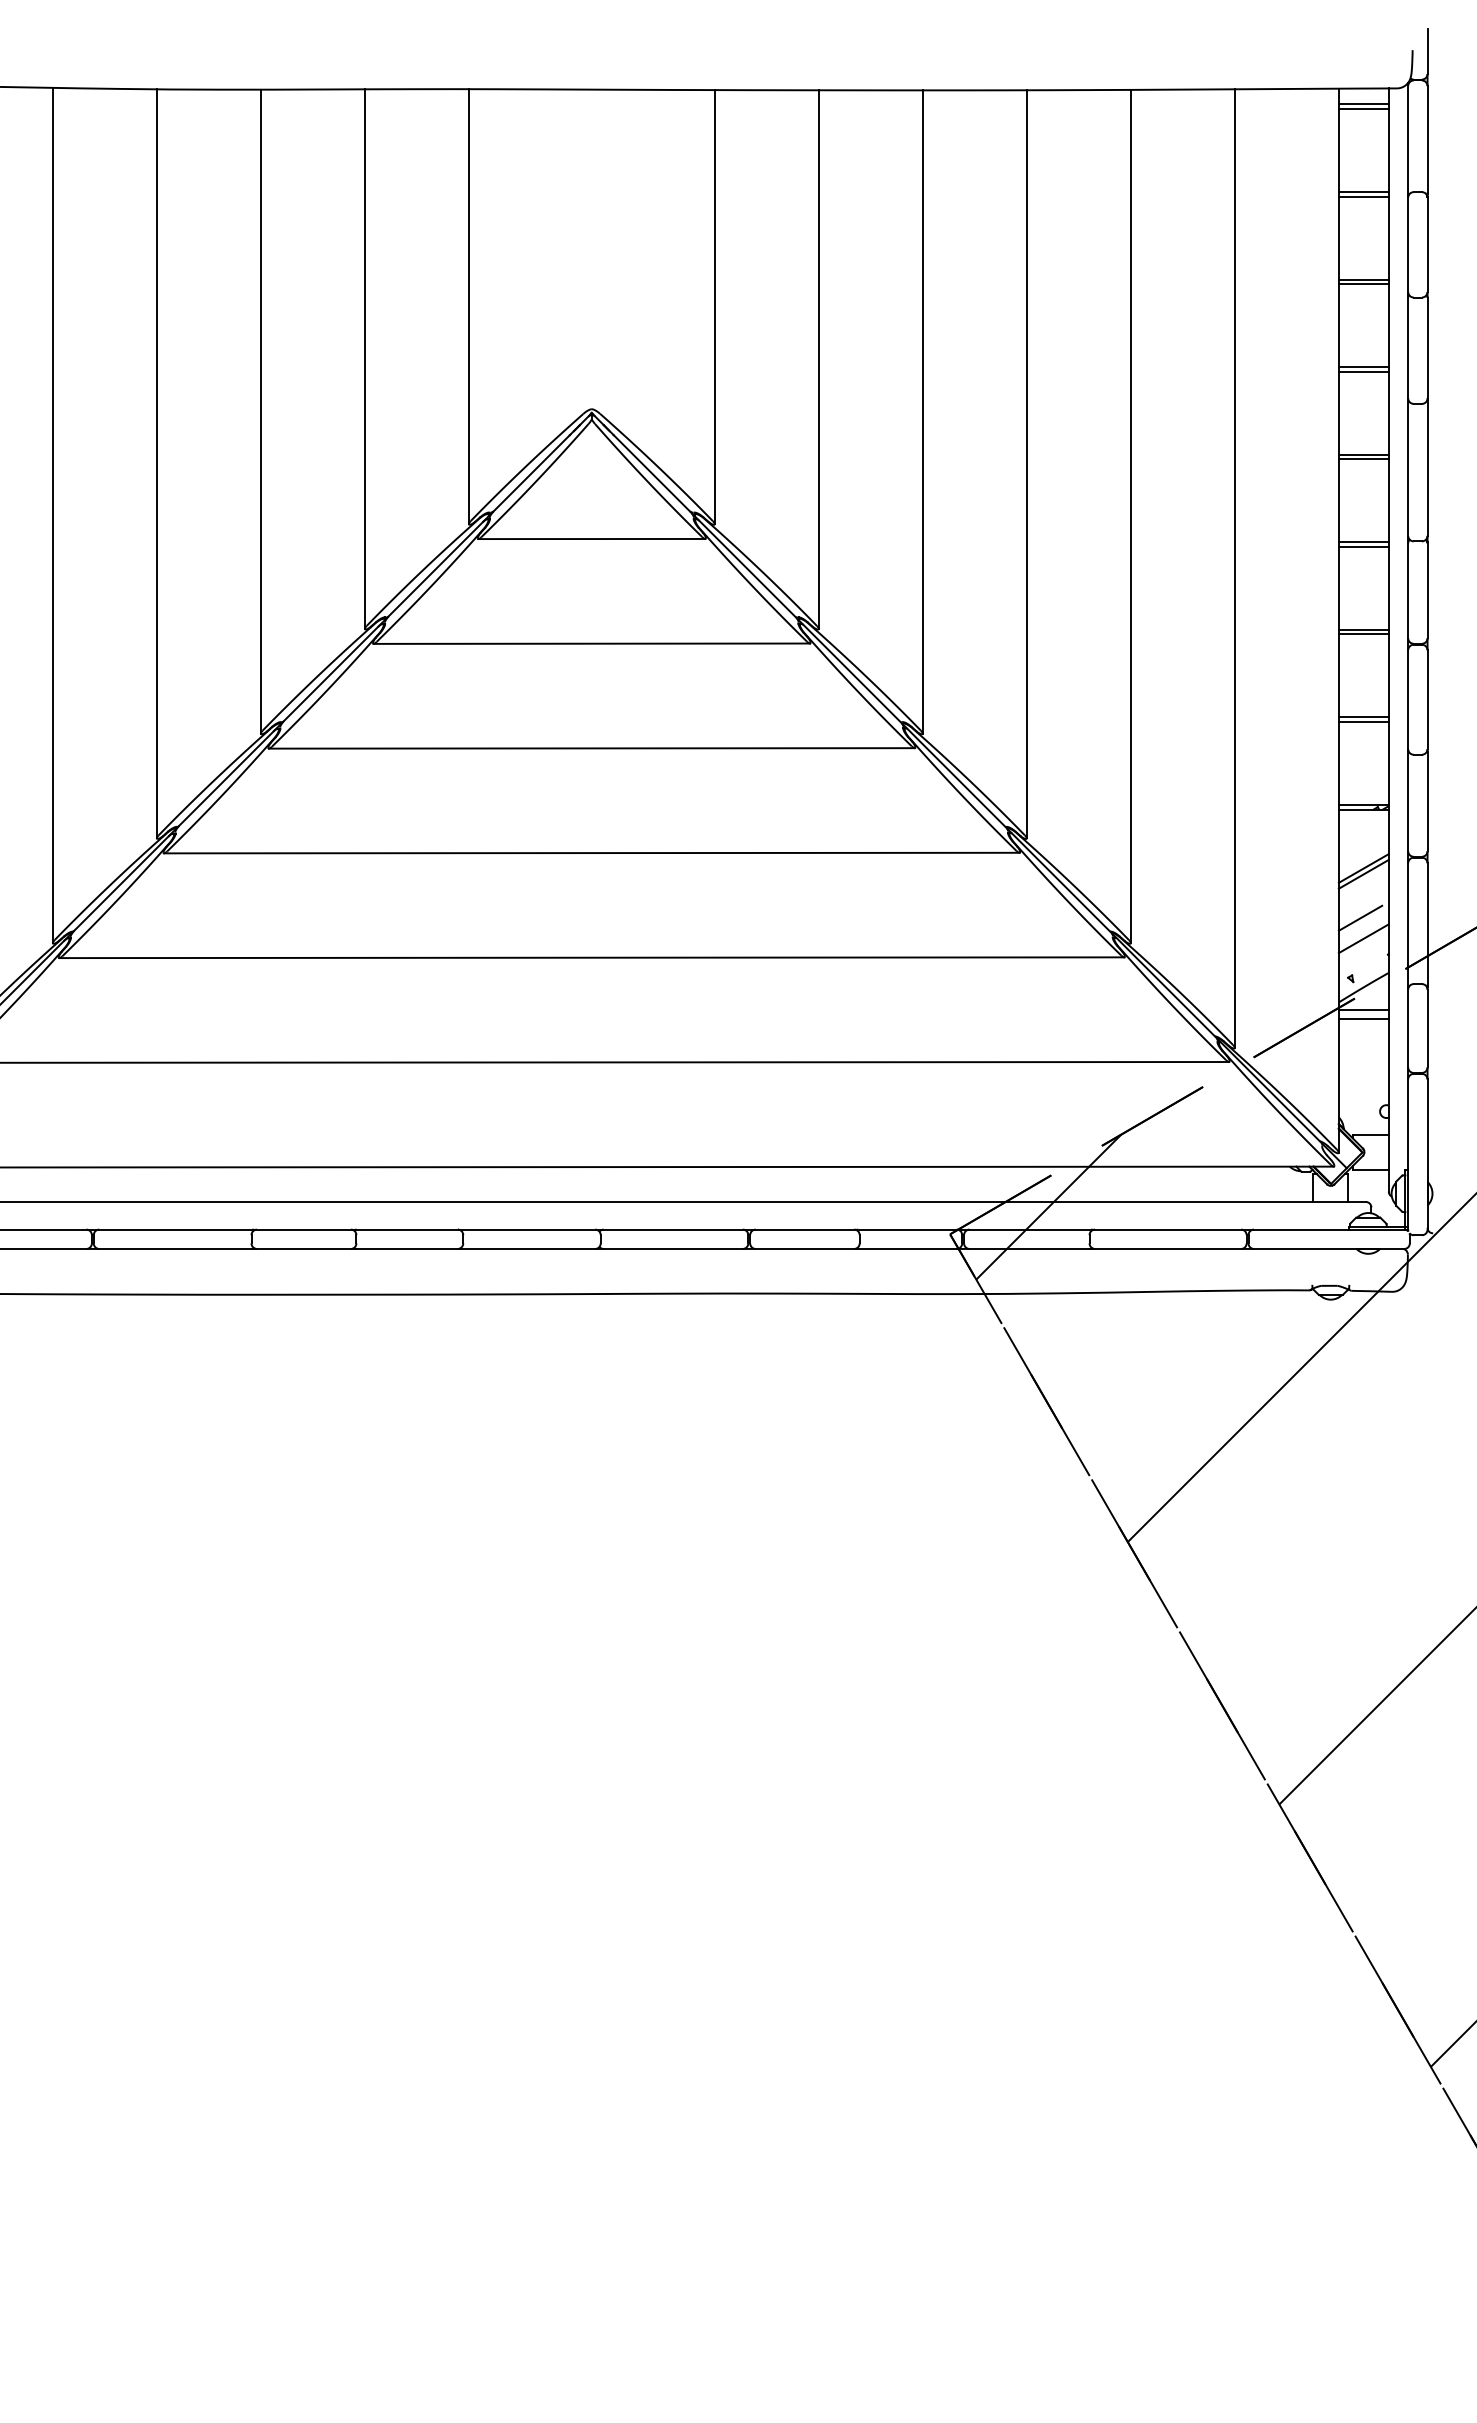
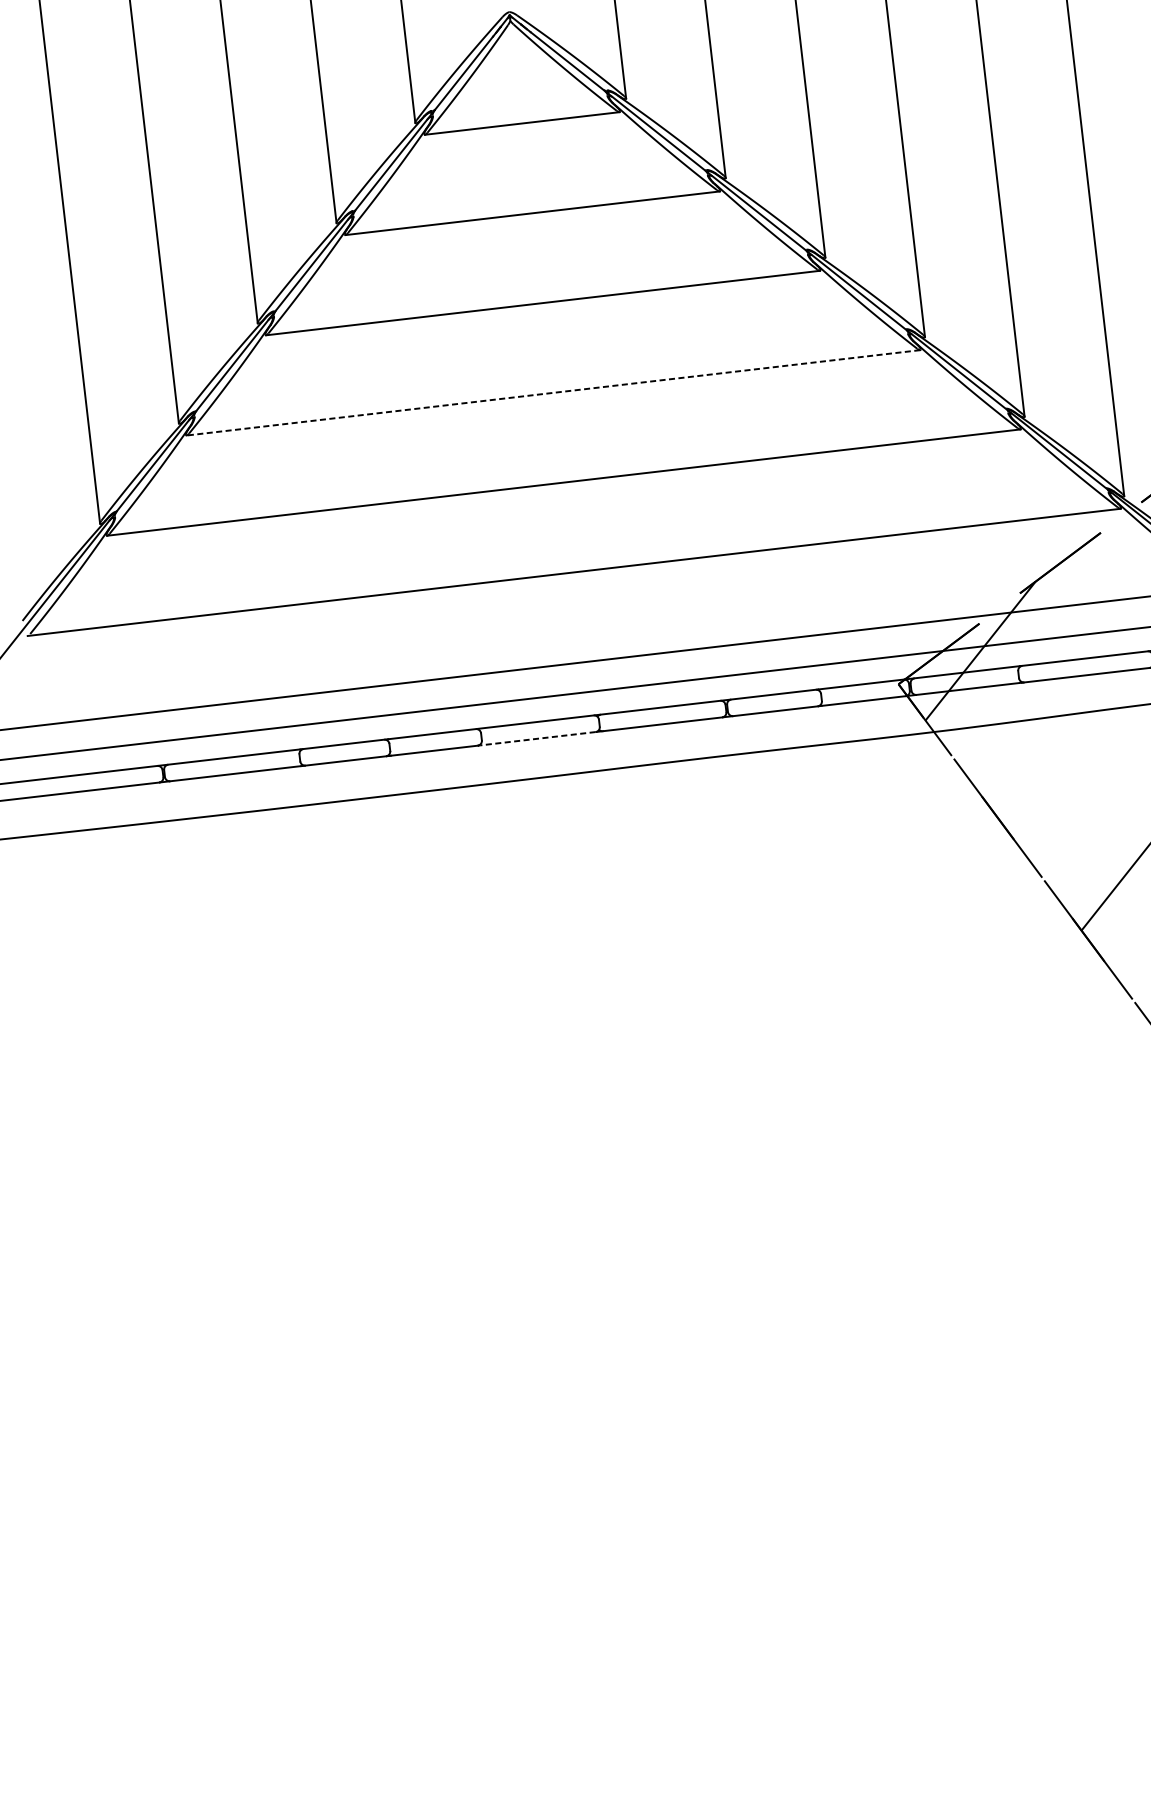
line: (591, 853) -> (553, 393), solid -> dashed
line: (527, 1248) -> (537, 738), solid -> dashed

